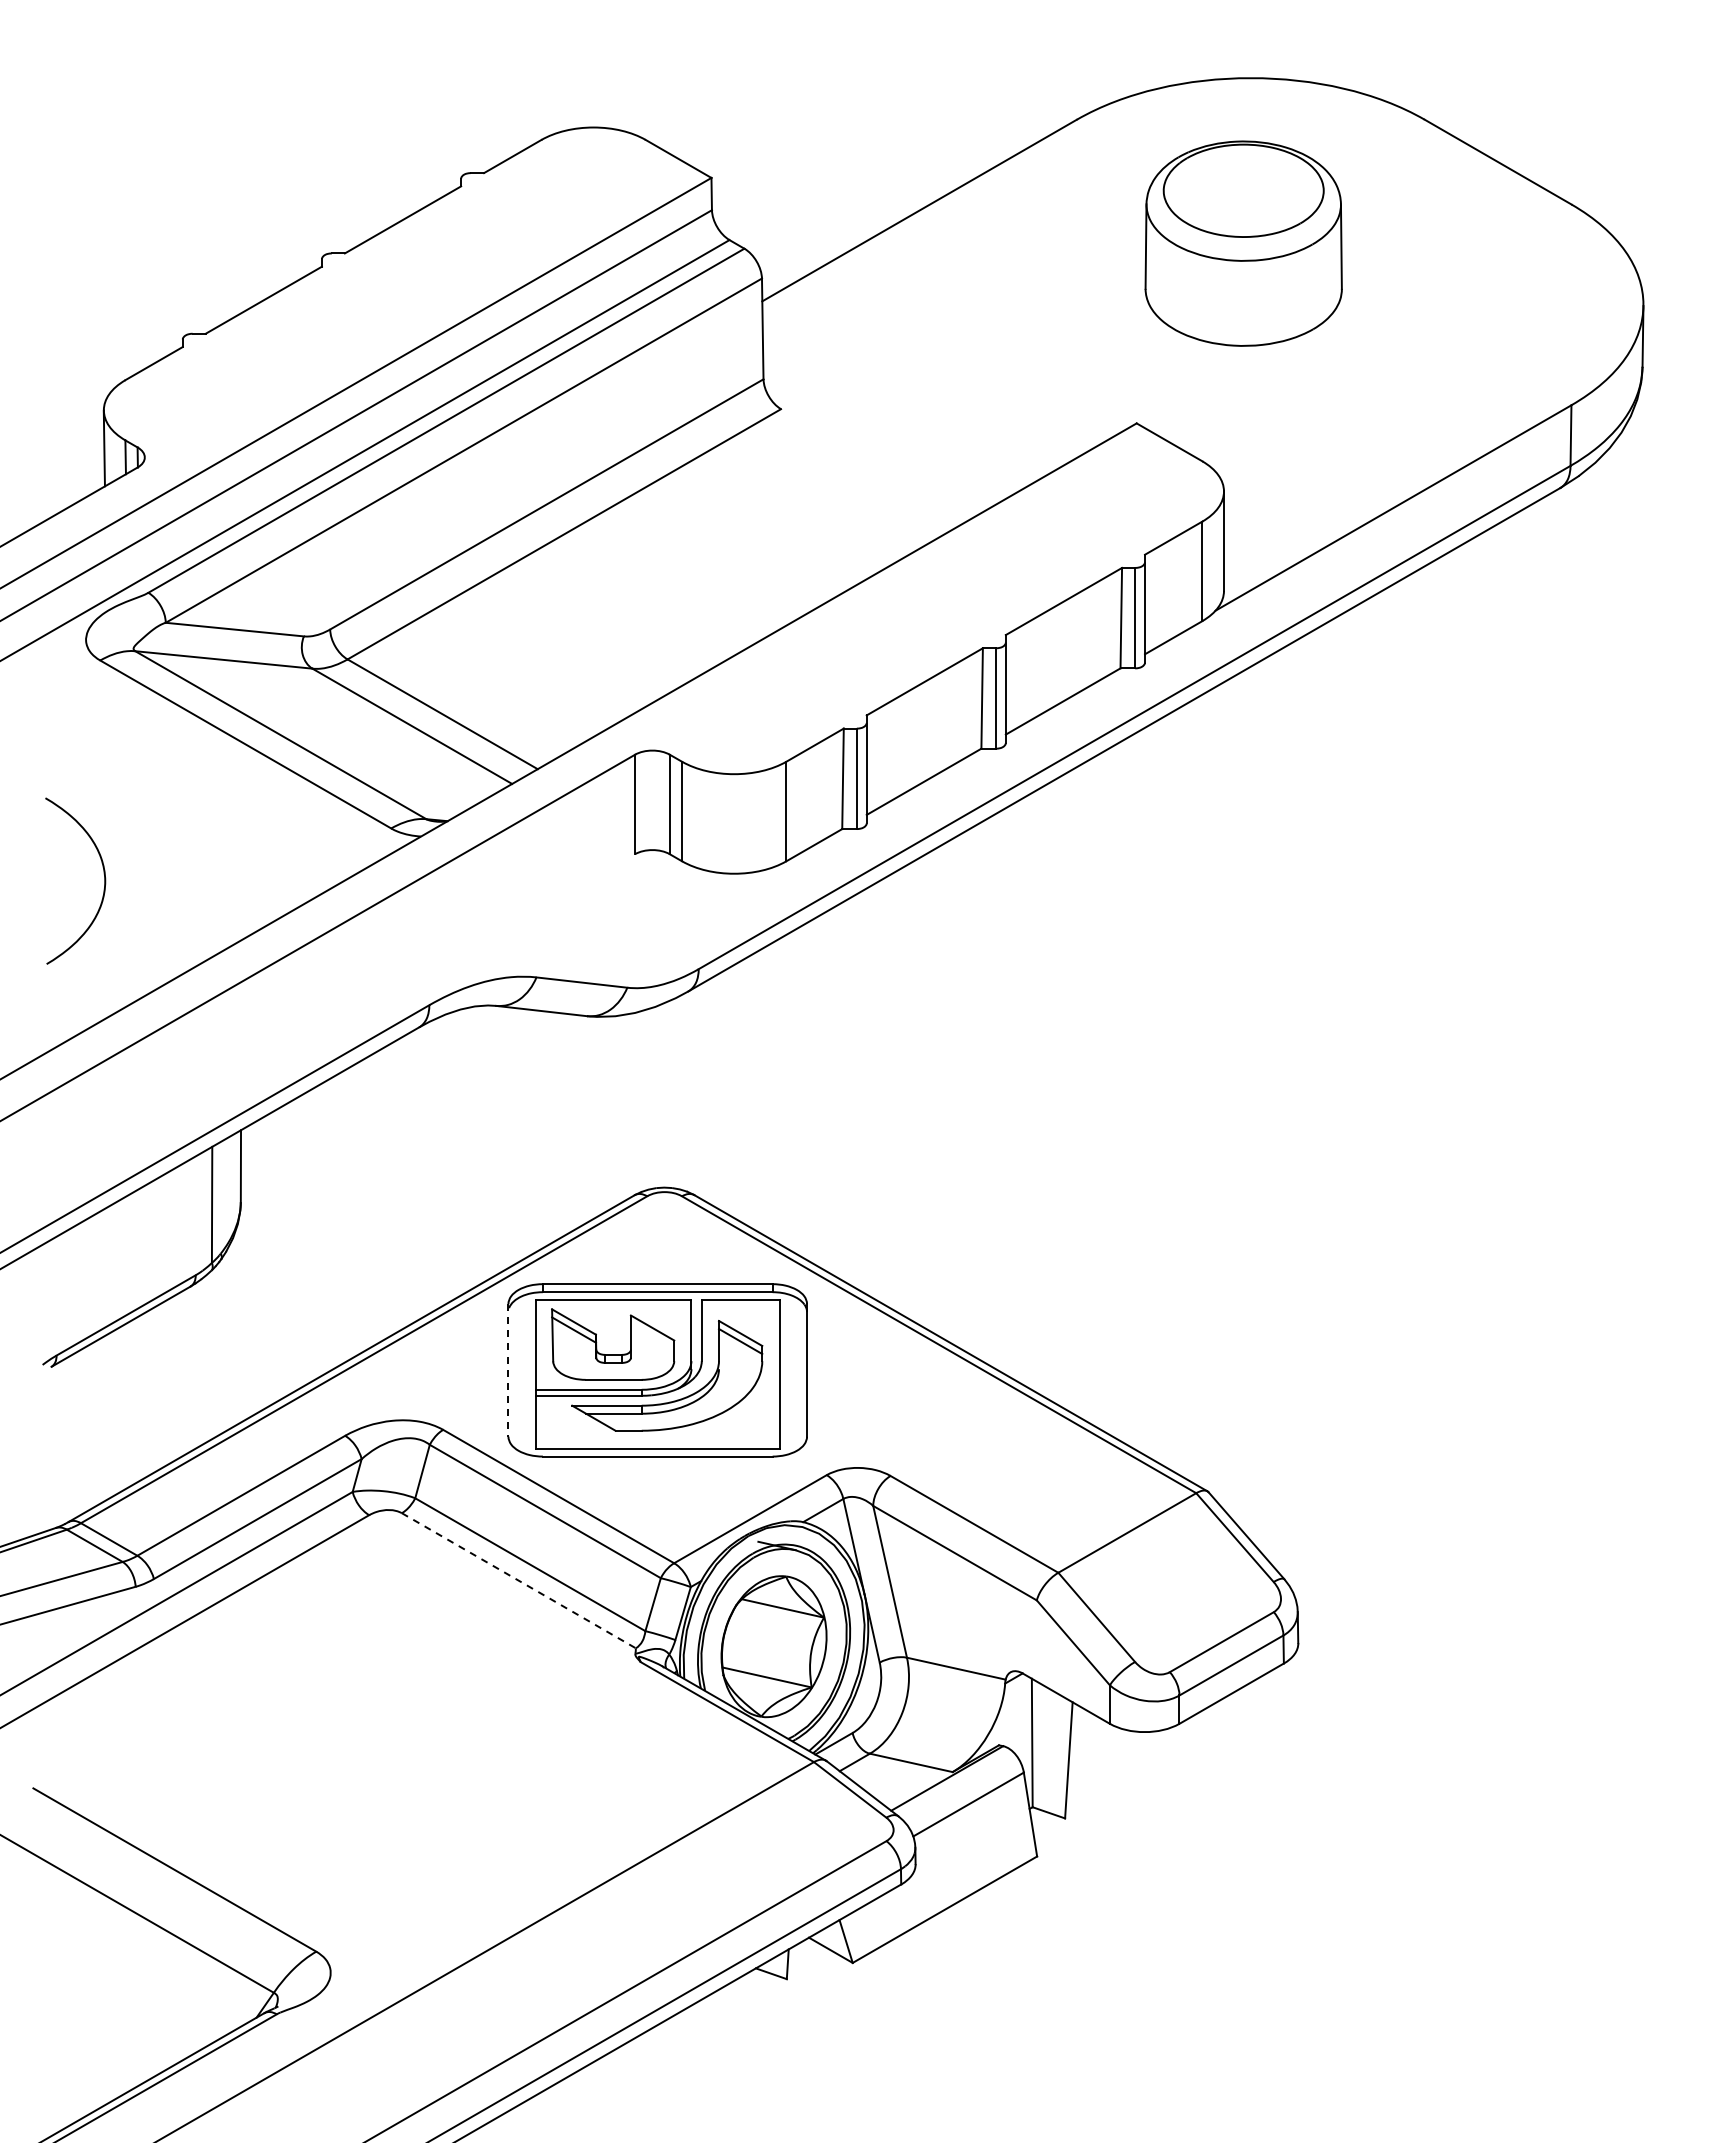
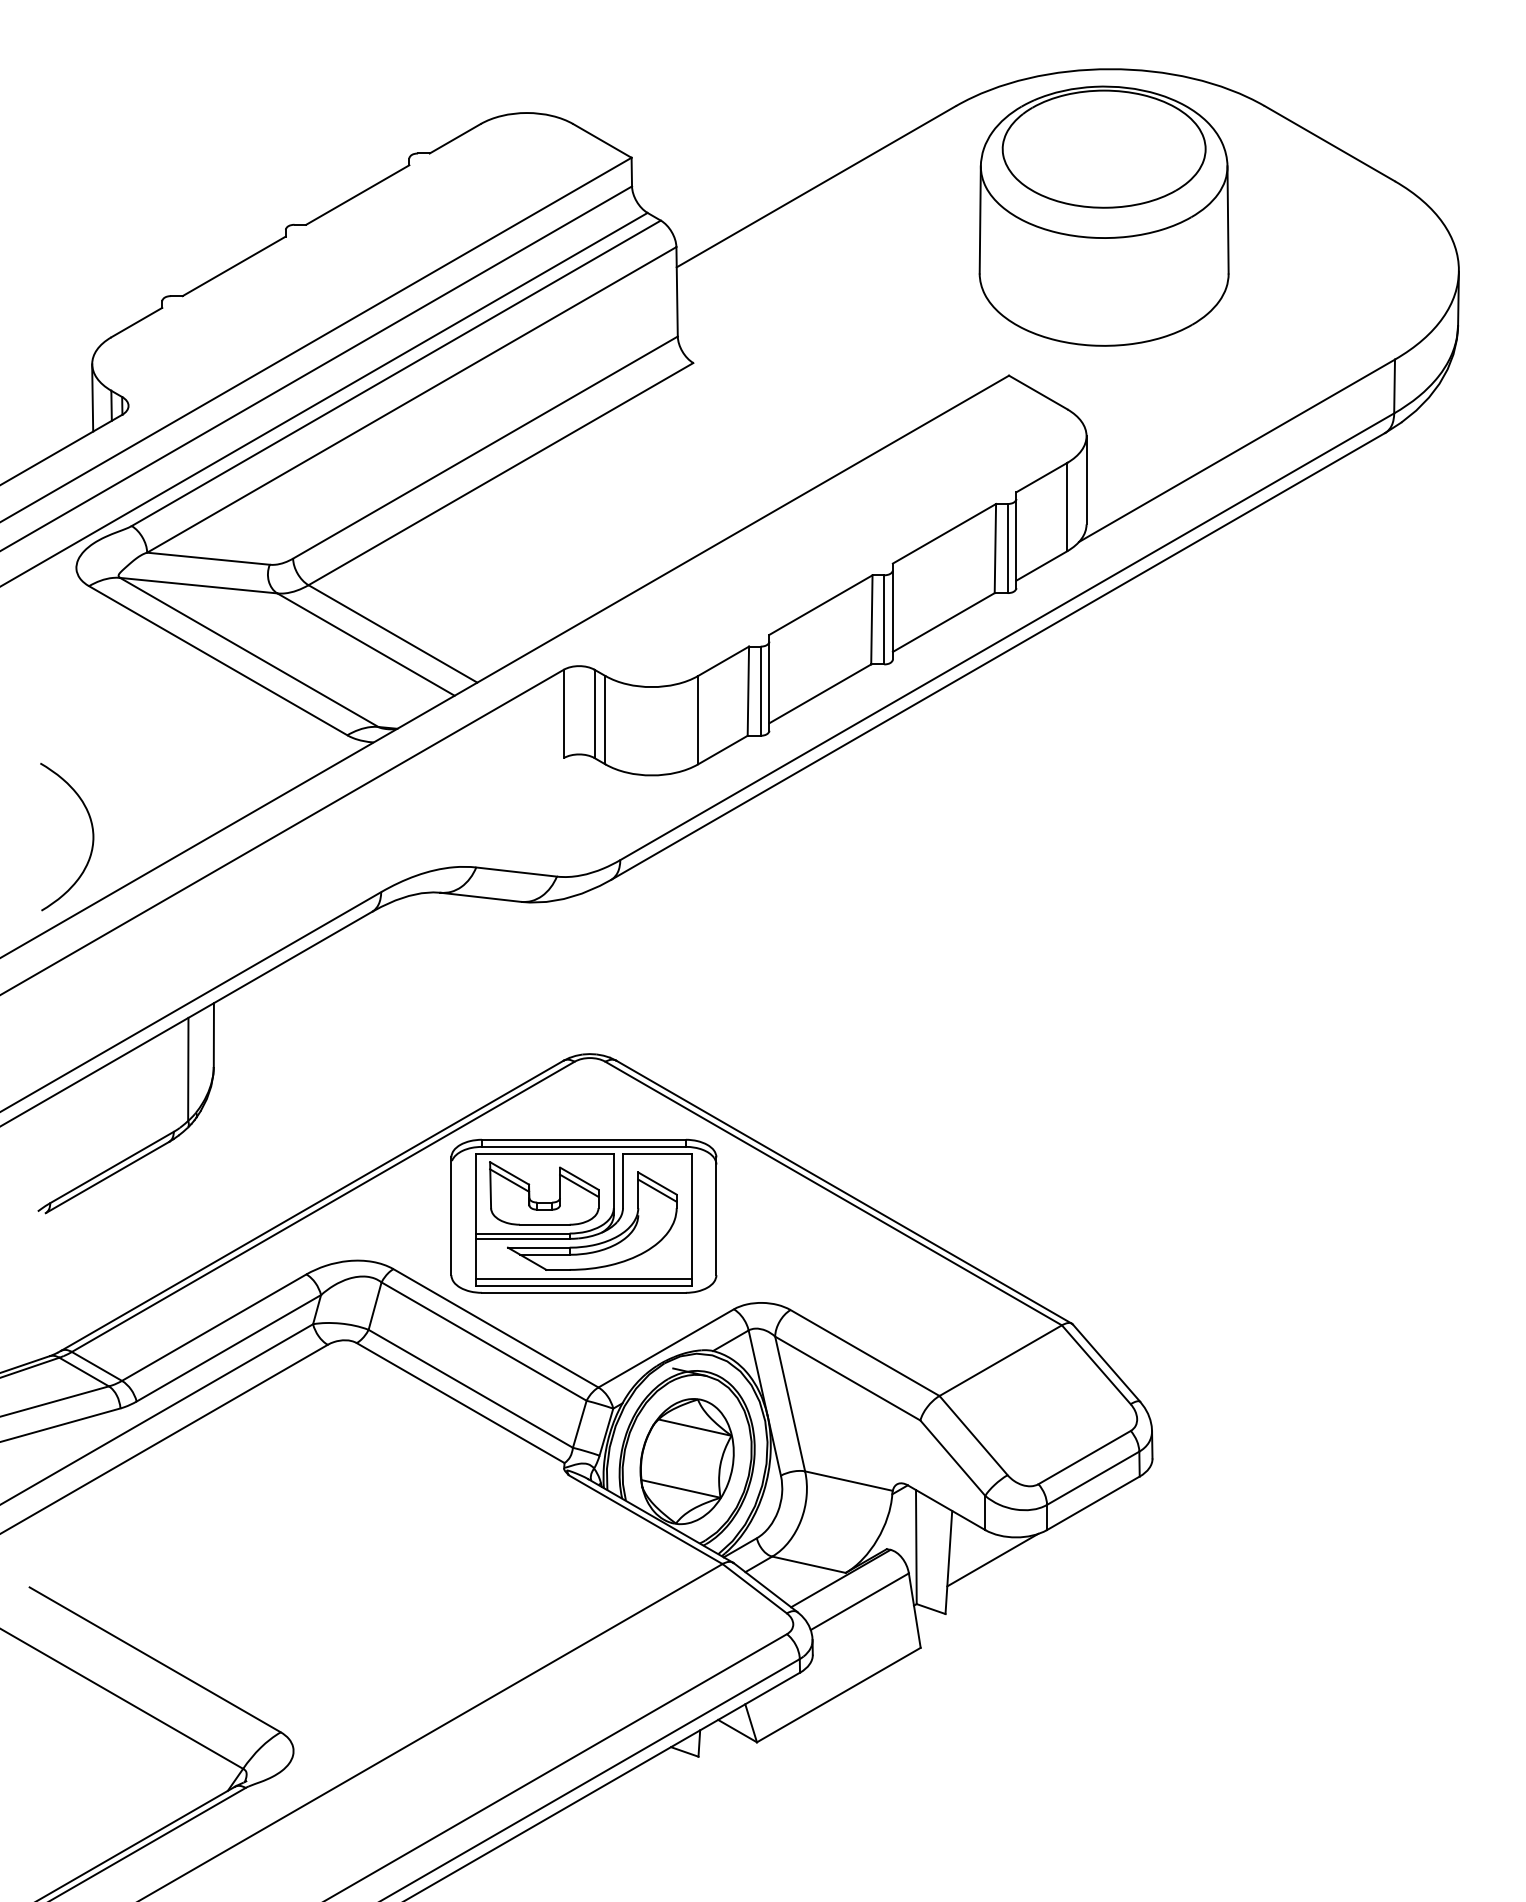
part: (1243, 243) -> (1103, 215), size x1.43
curve: (103, 873) -> (91, 830), moved
line: (652, 1335) -> (579, 1185), added
line: (508, 1370) -> (451, 1216), dashed -> solid
line: (657, 1440) -> (583, 1278), added
line: (519, 1581) -> (461, 1403), dashed -> solid
line: (1118, 1757) -> (992, 1559), added

